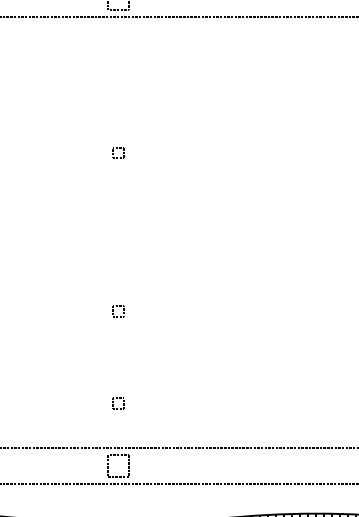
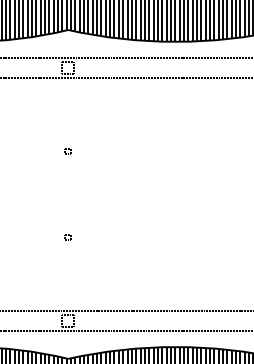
part: (117, 403) -> (67, 287), removed

